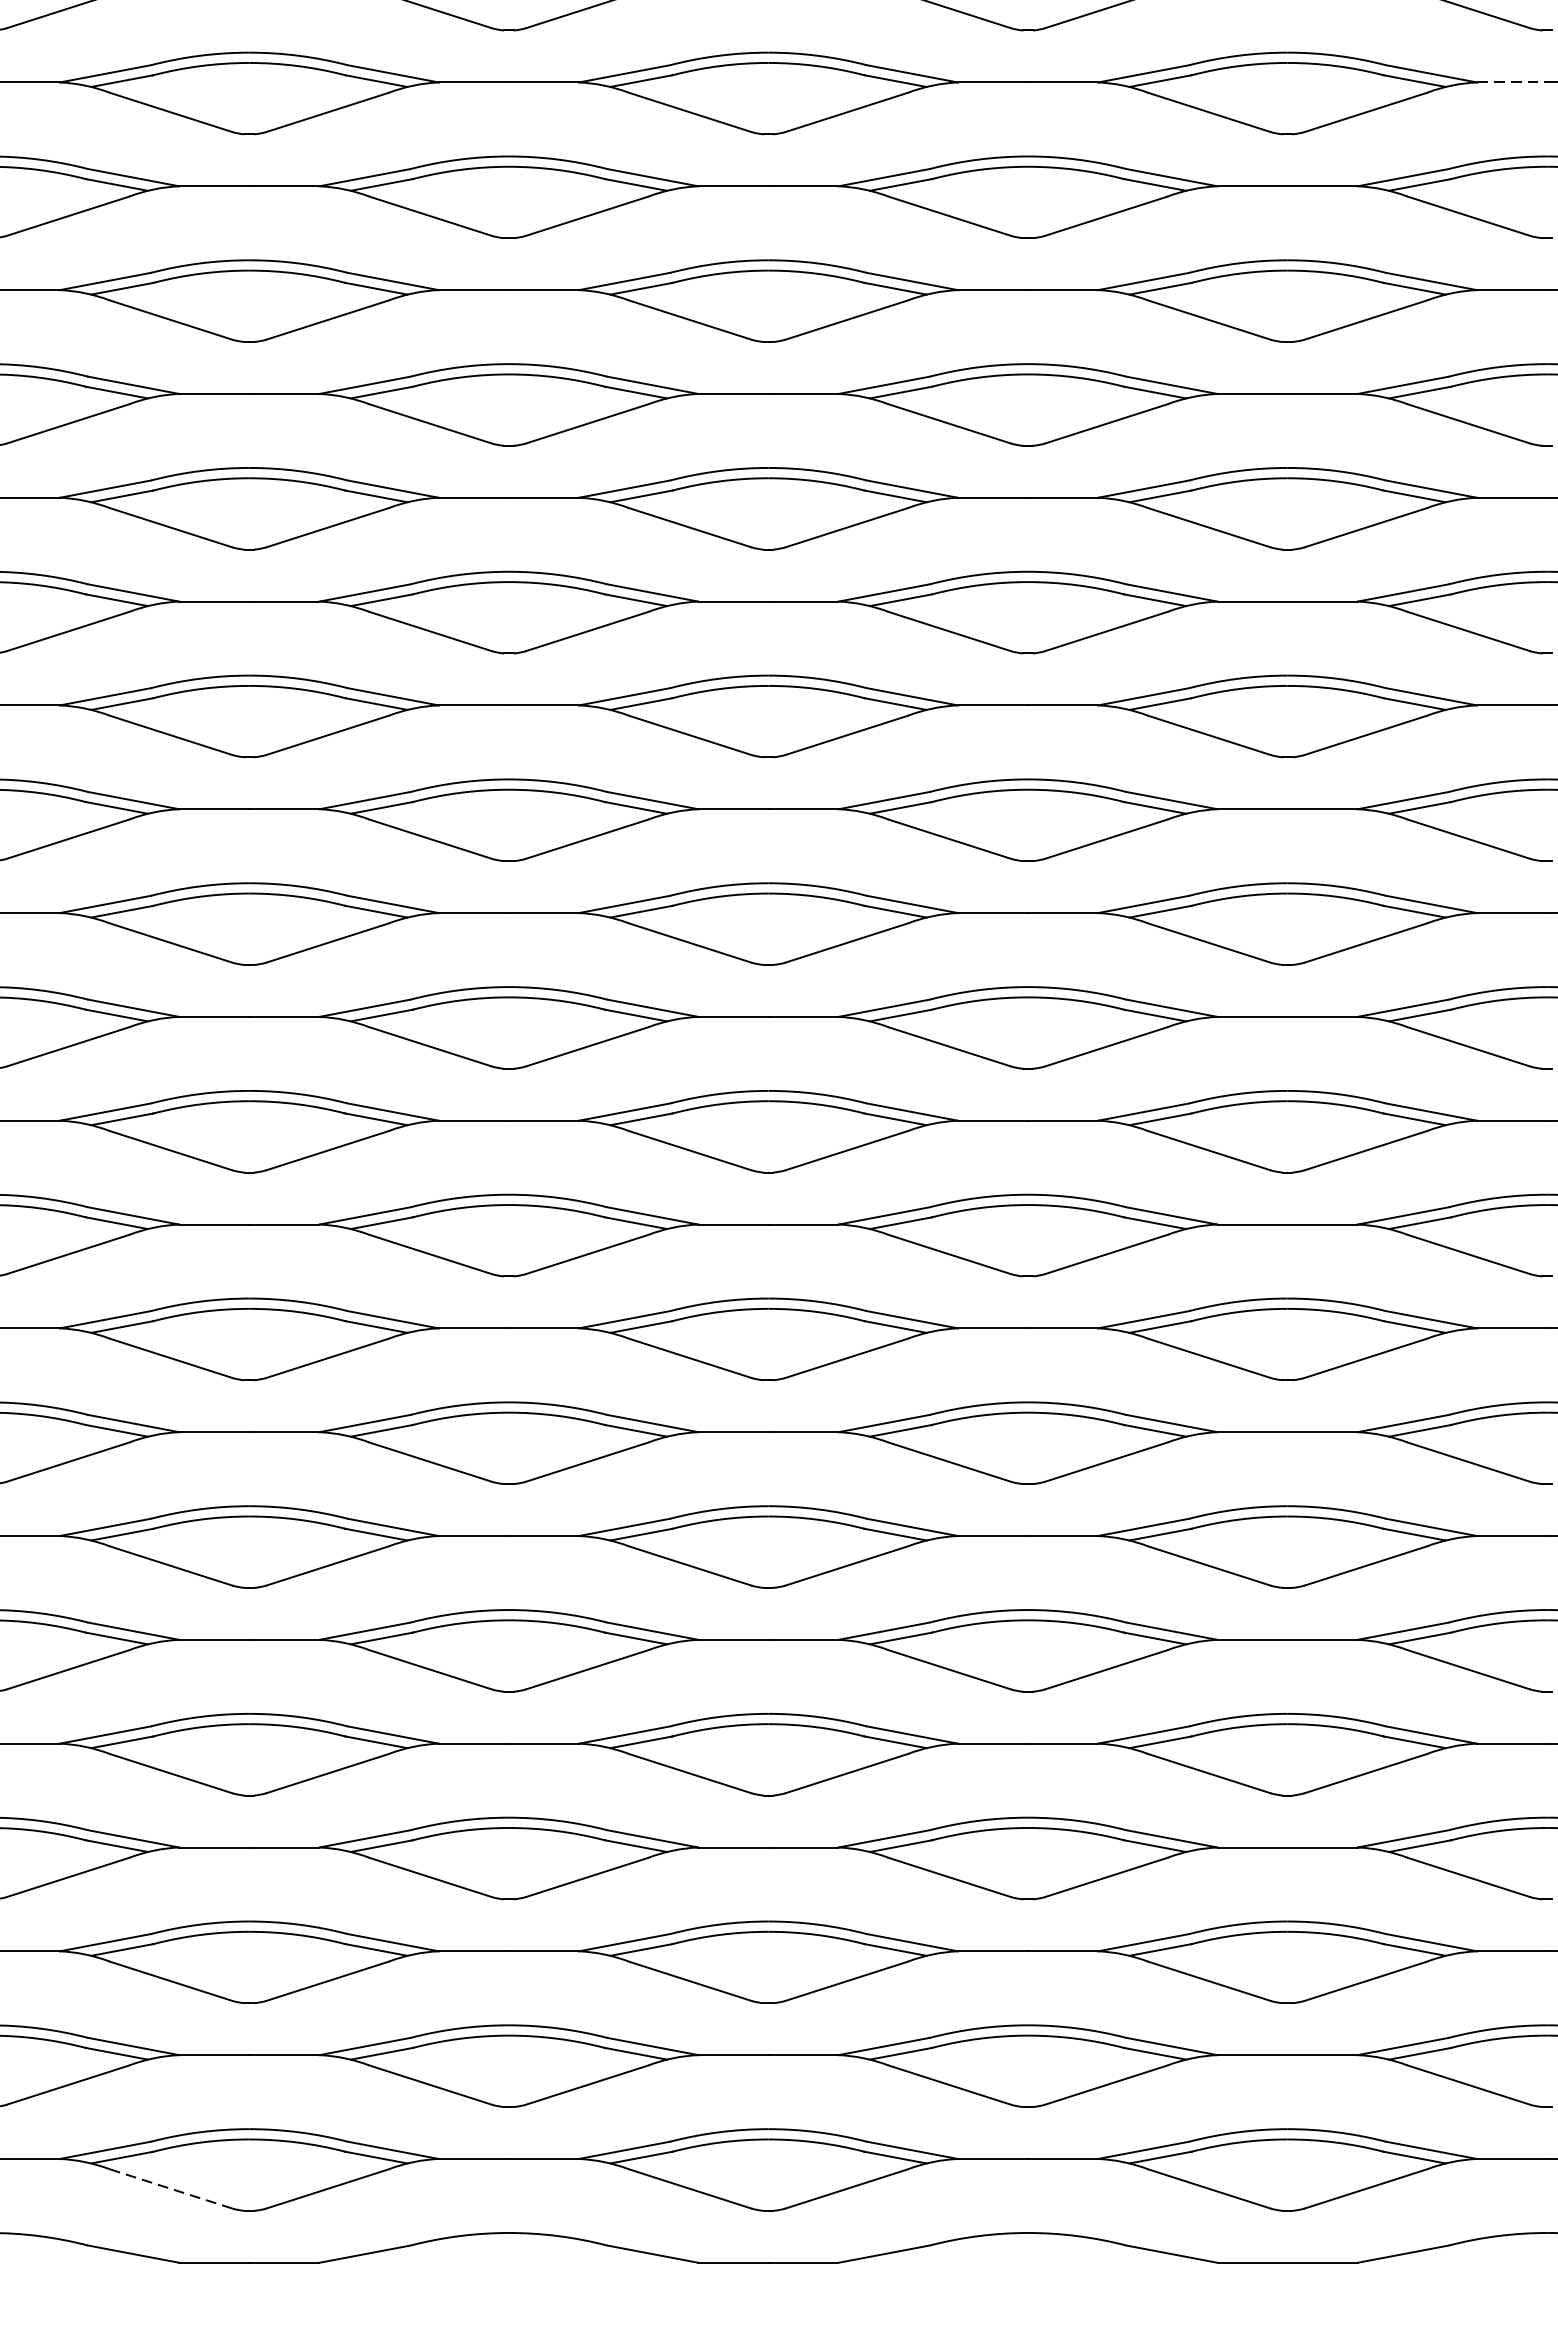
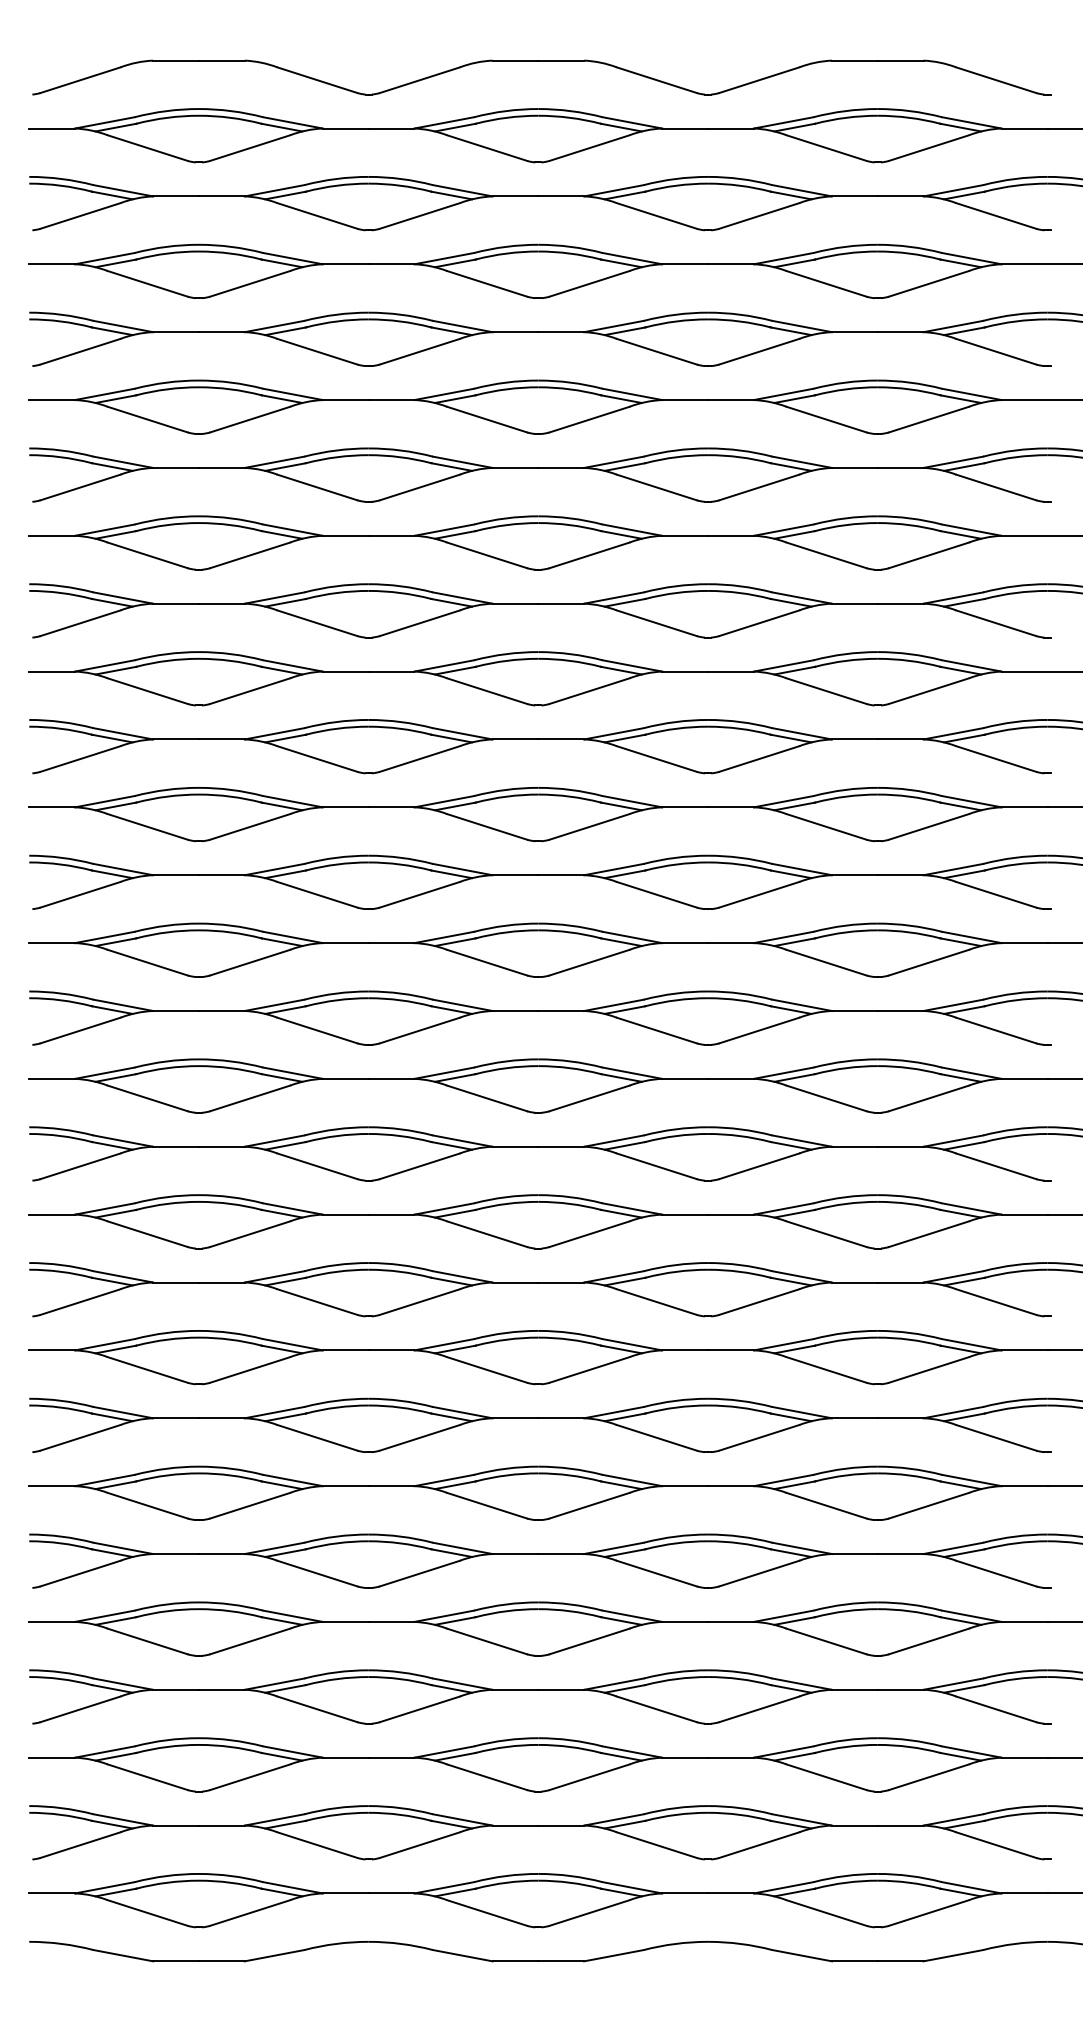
line: (1512, 81) -> (1024, 535), dashed -> solid
line: (170, 2189) -> (147, 1913), dashed -> solid

